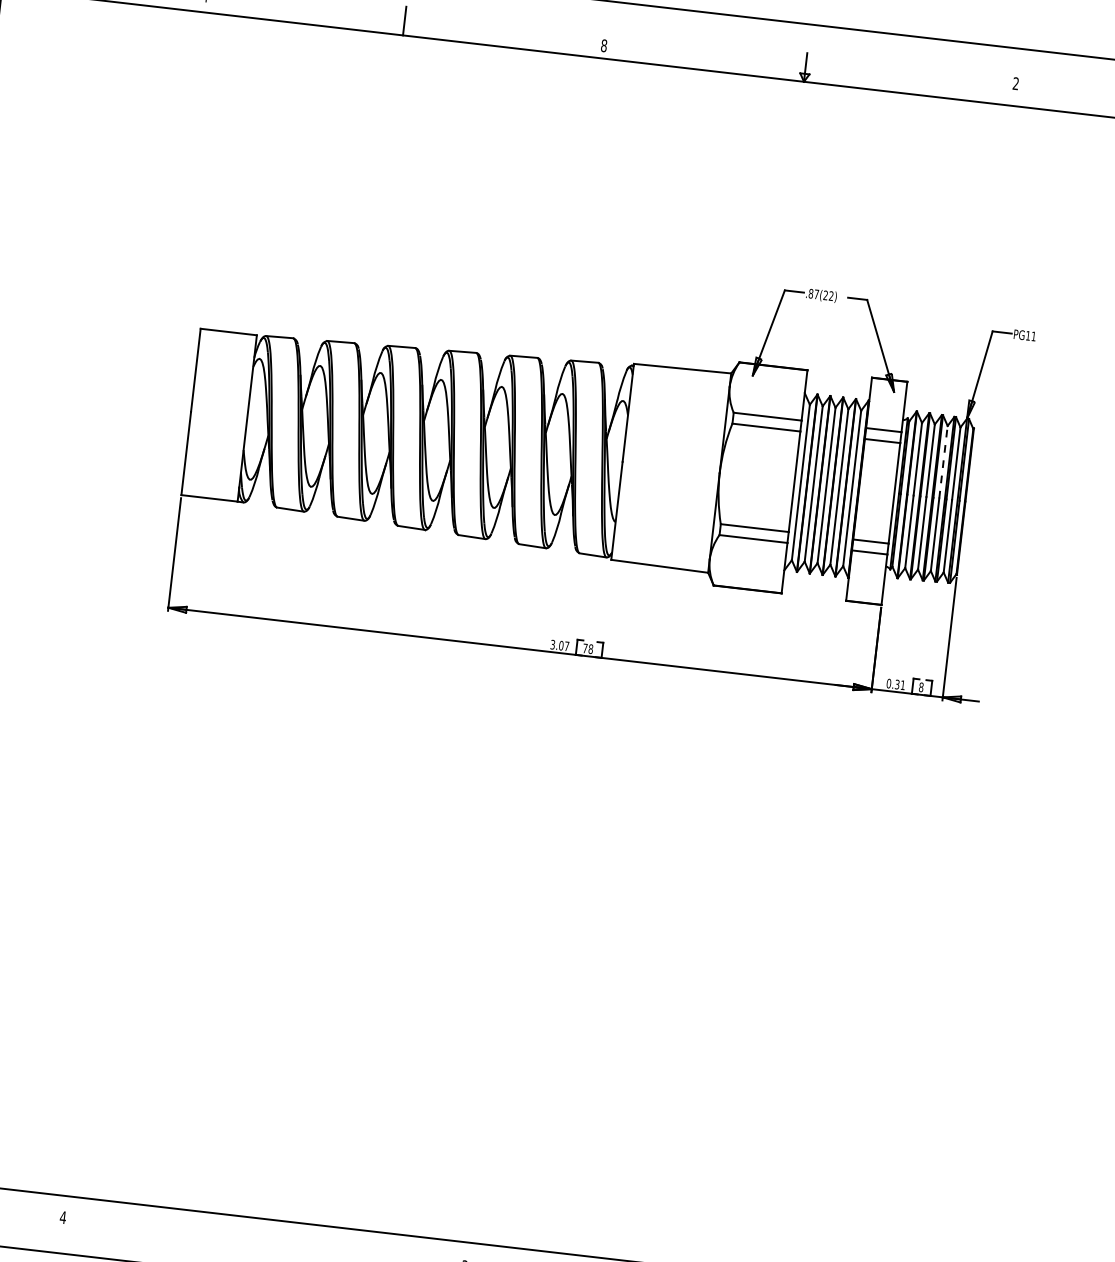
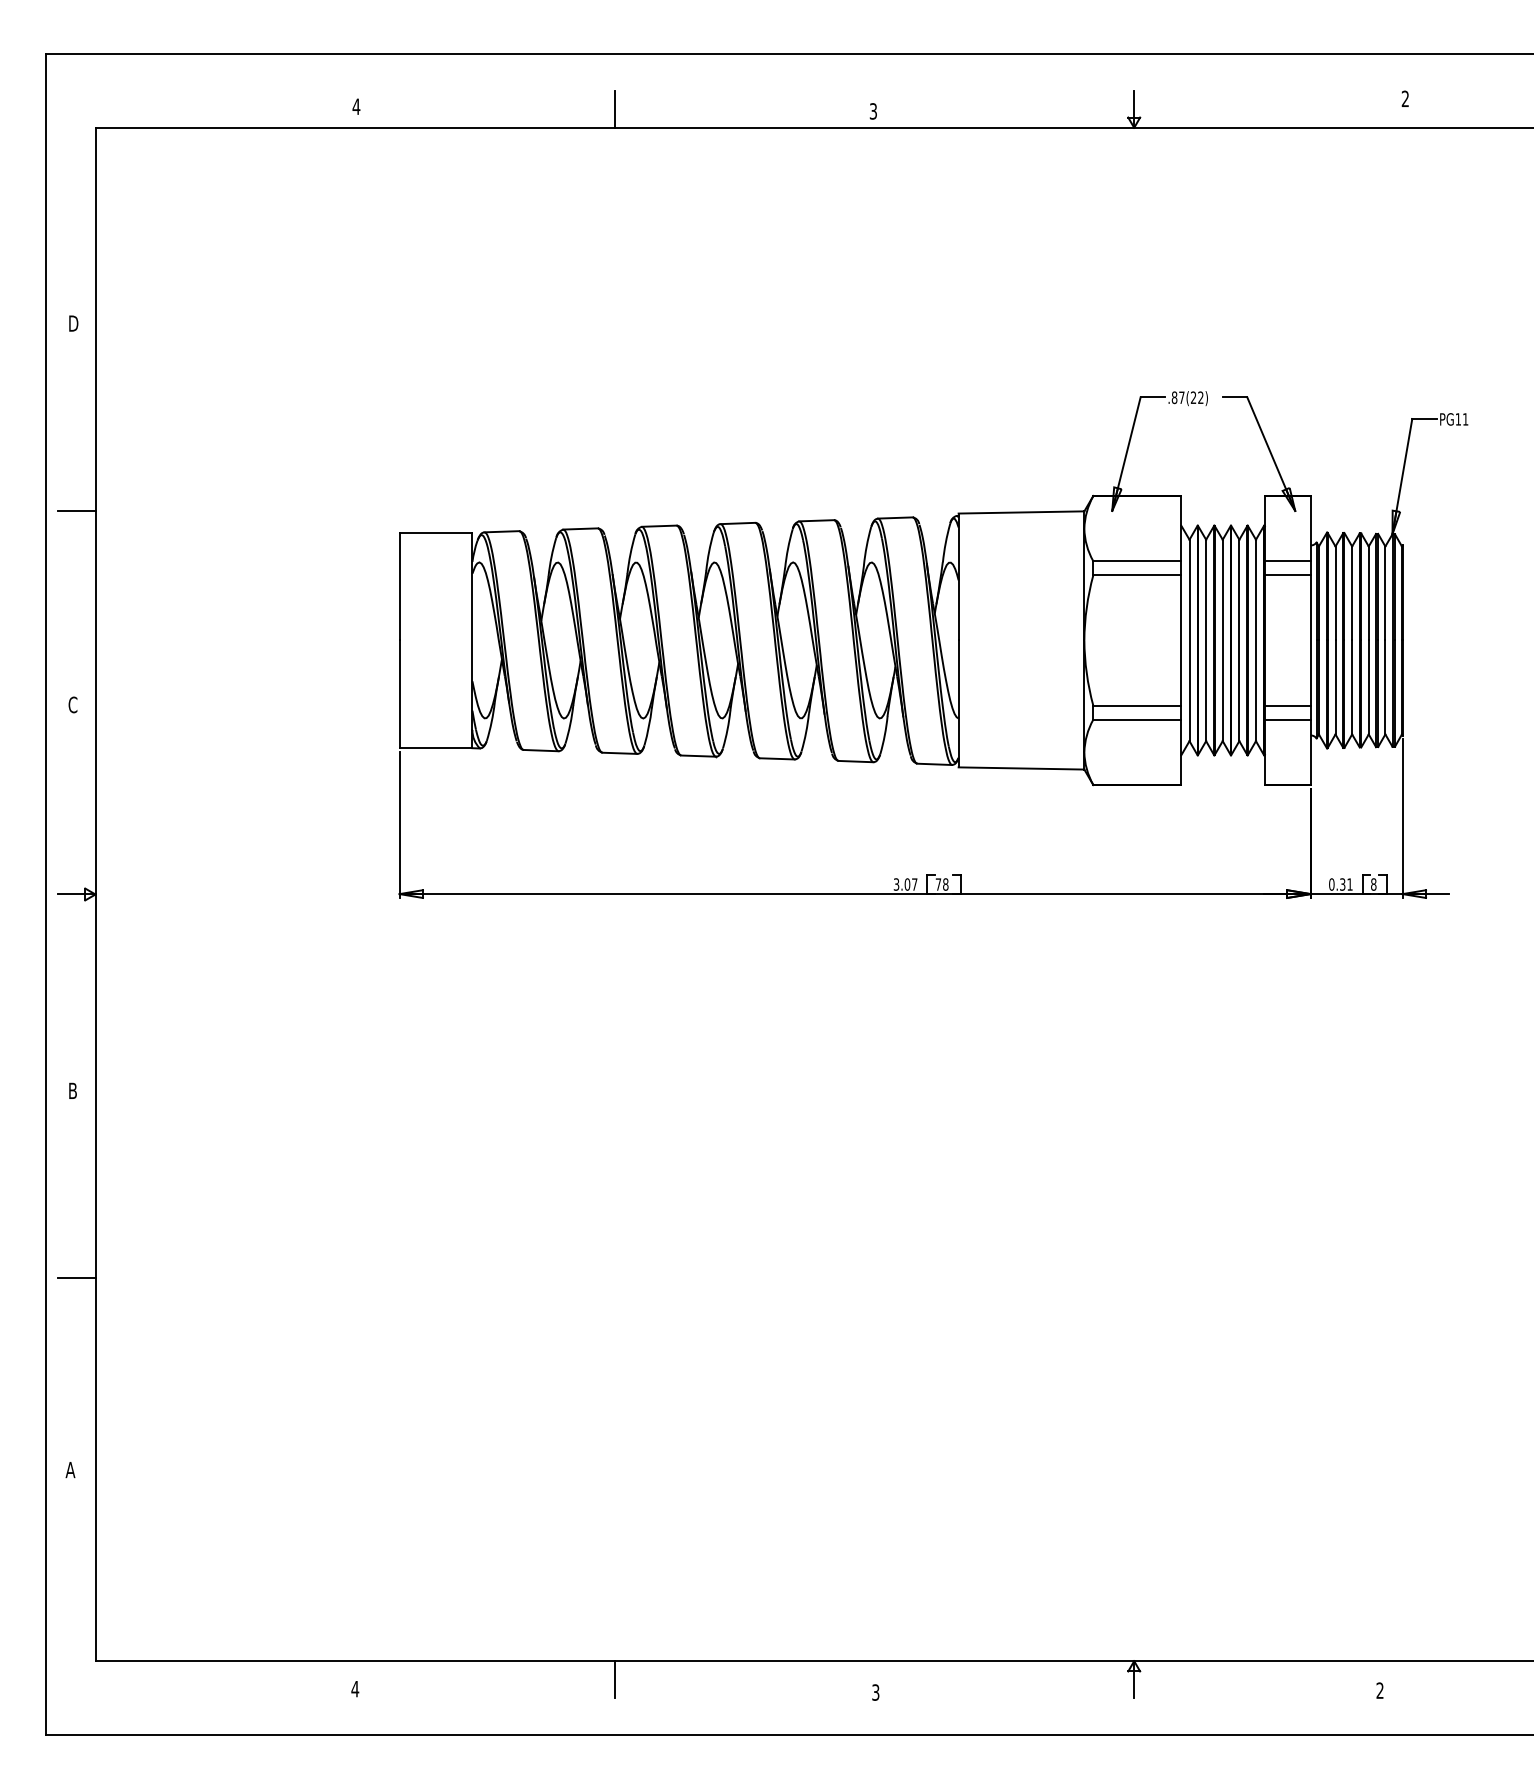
text: (604, 45) -> (873, 111), 8 -> 3
line: (943, 462) -> (1368, 593), dashed -> solid
line: (264, 1233) -> (614, 1679), added

